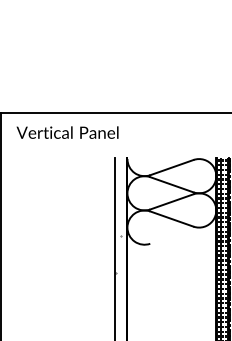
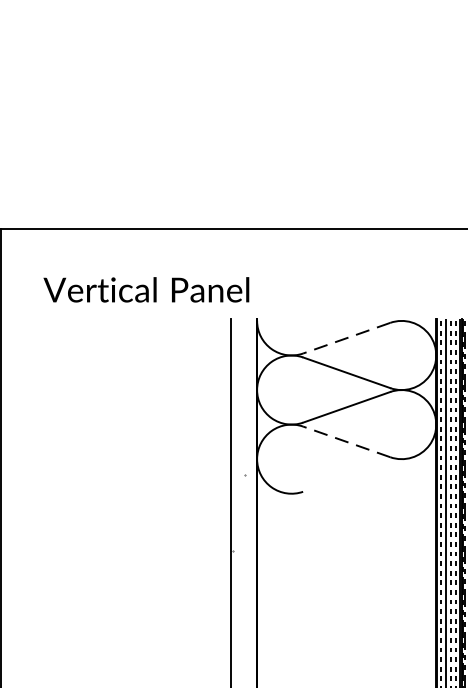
text: (67, 132) -> (146, 289), moved
line: (171, 167) -> (345, 337), solid -> dashed
line: (171, 219) -> (345, 442), solid -> dashed

